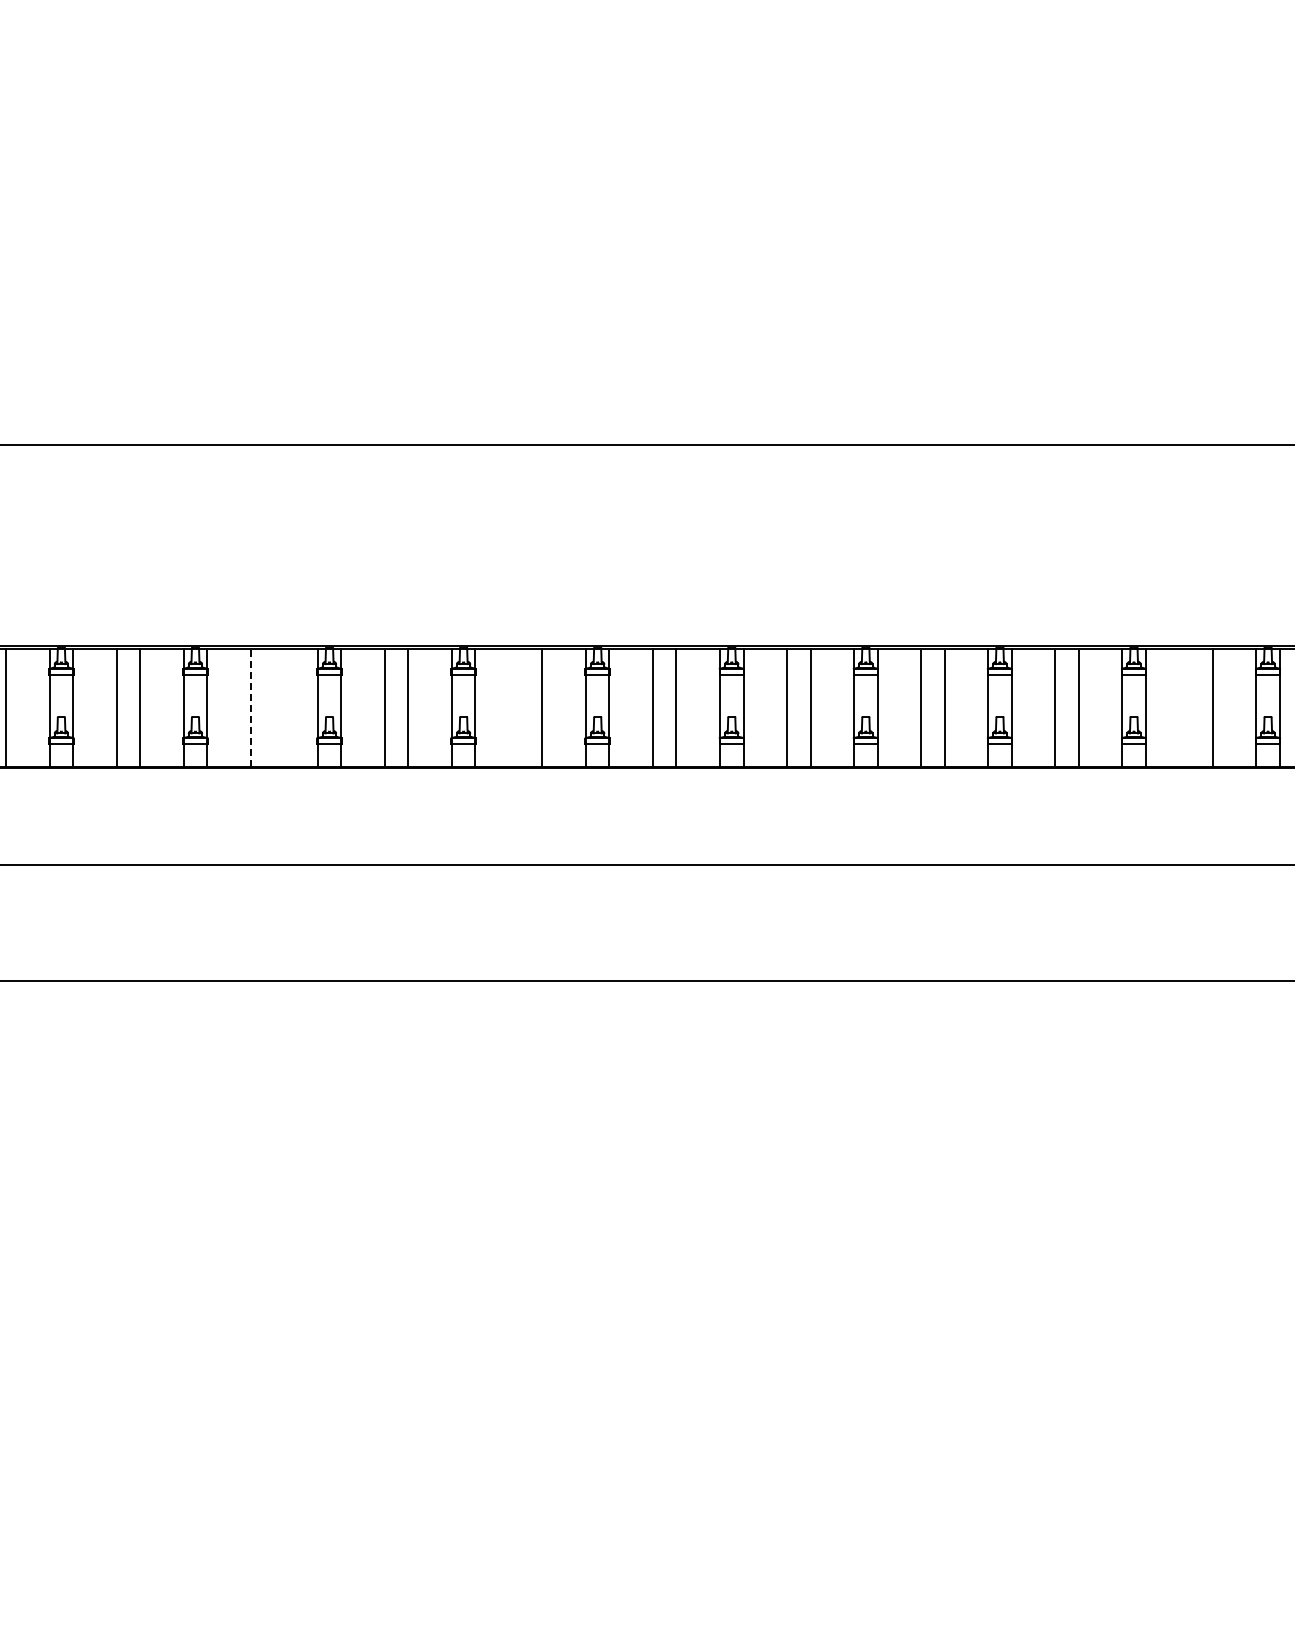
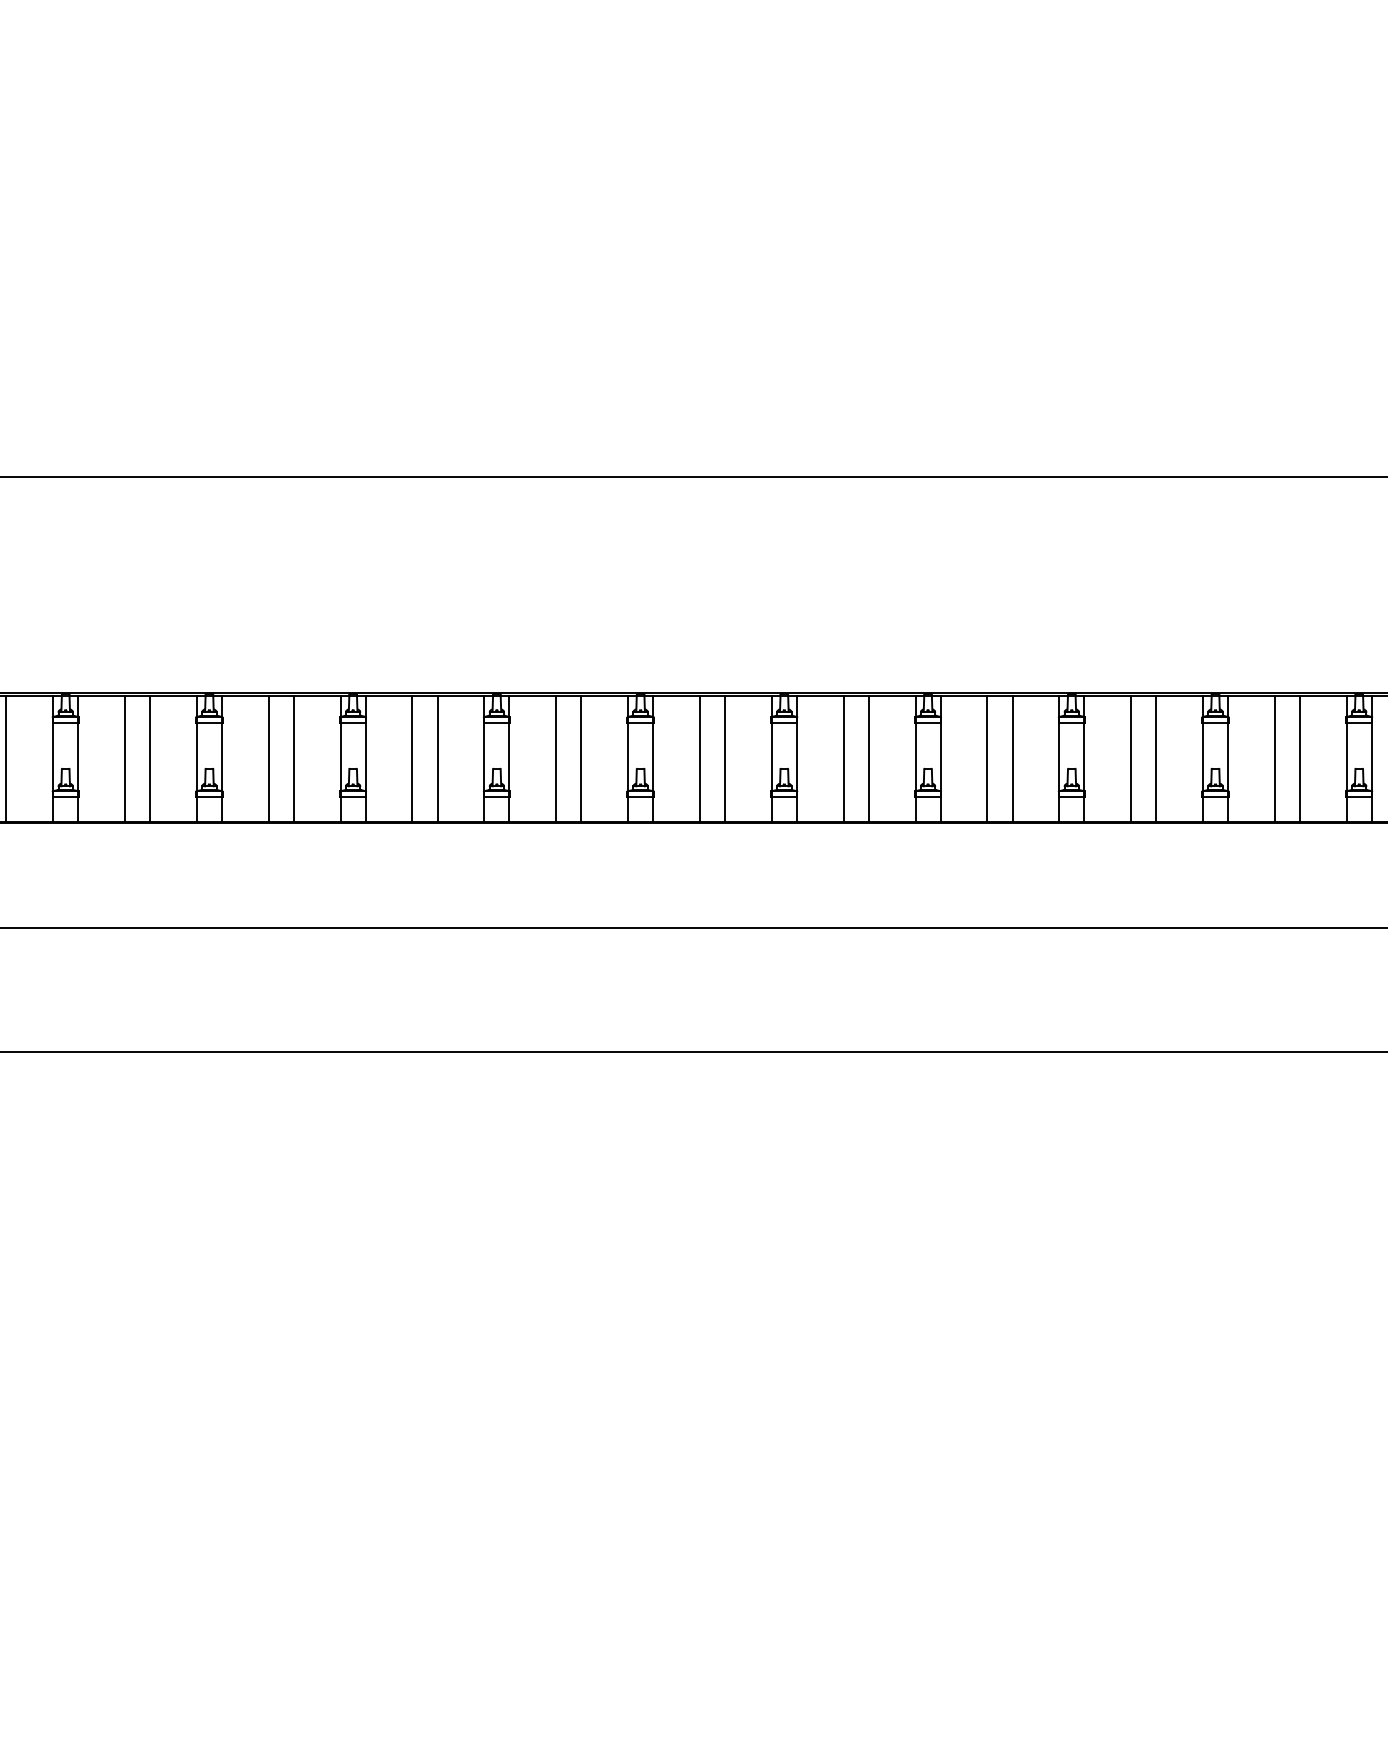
line: (250, 707) -> (268, 758), dashed -> solid
line: (274, 707) -> (294, 758), added
line: (518, 707) -> (555, 758), added
line: (1189, 707) -> (1275, 758), added

